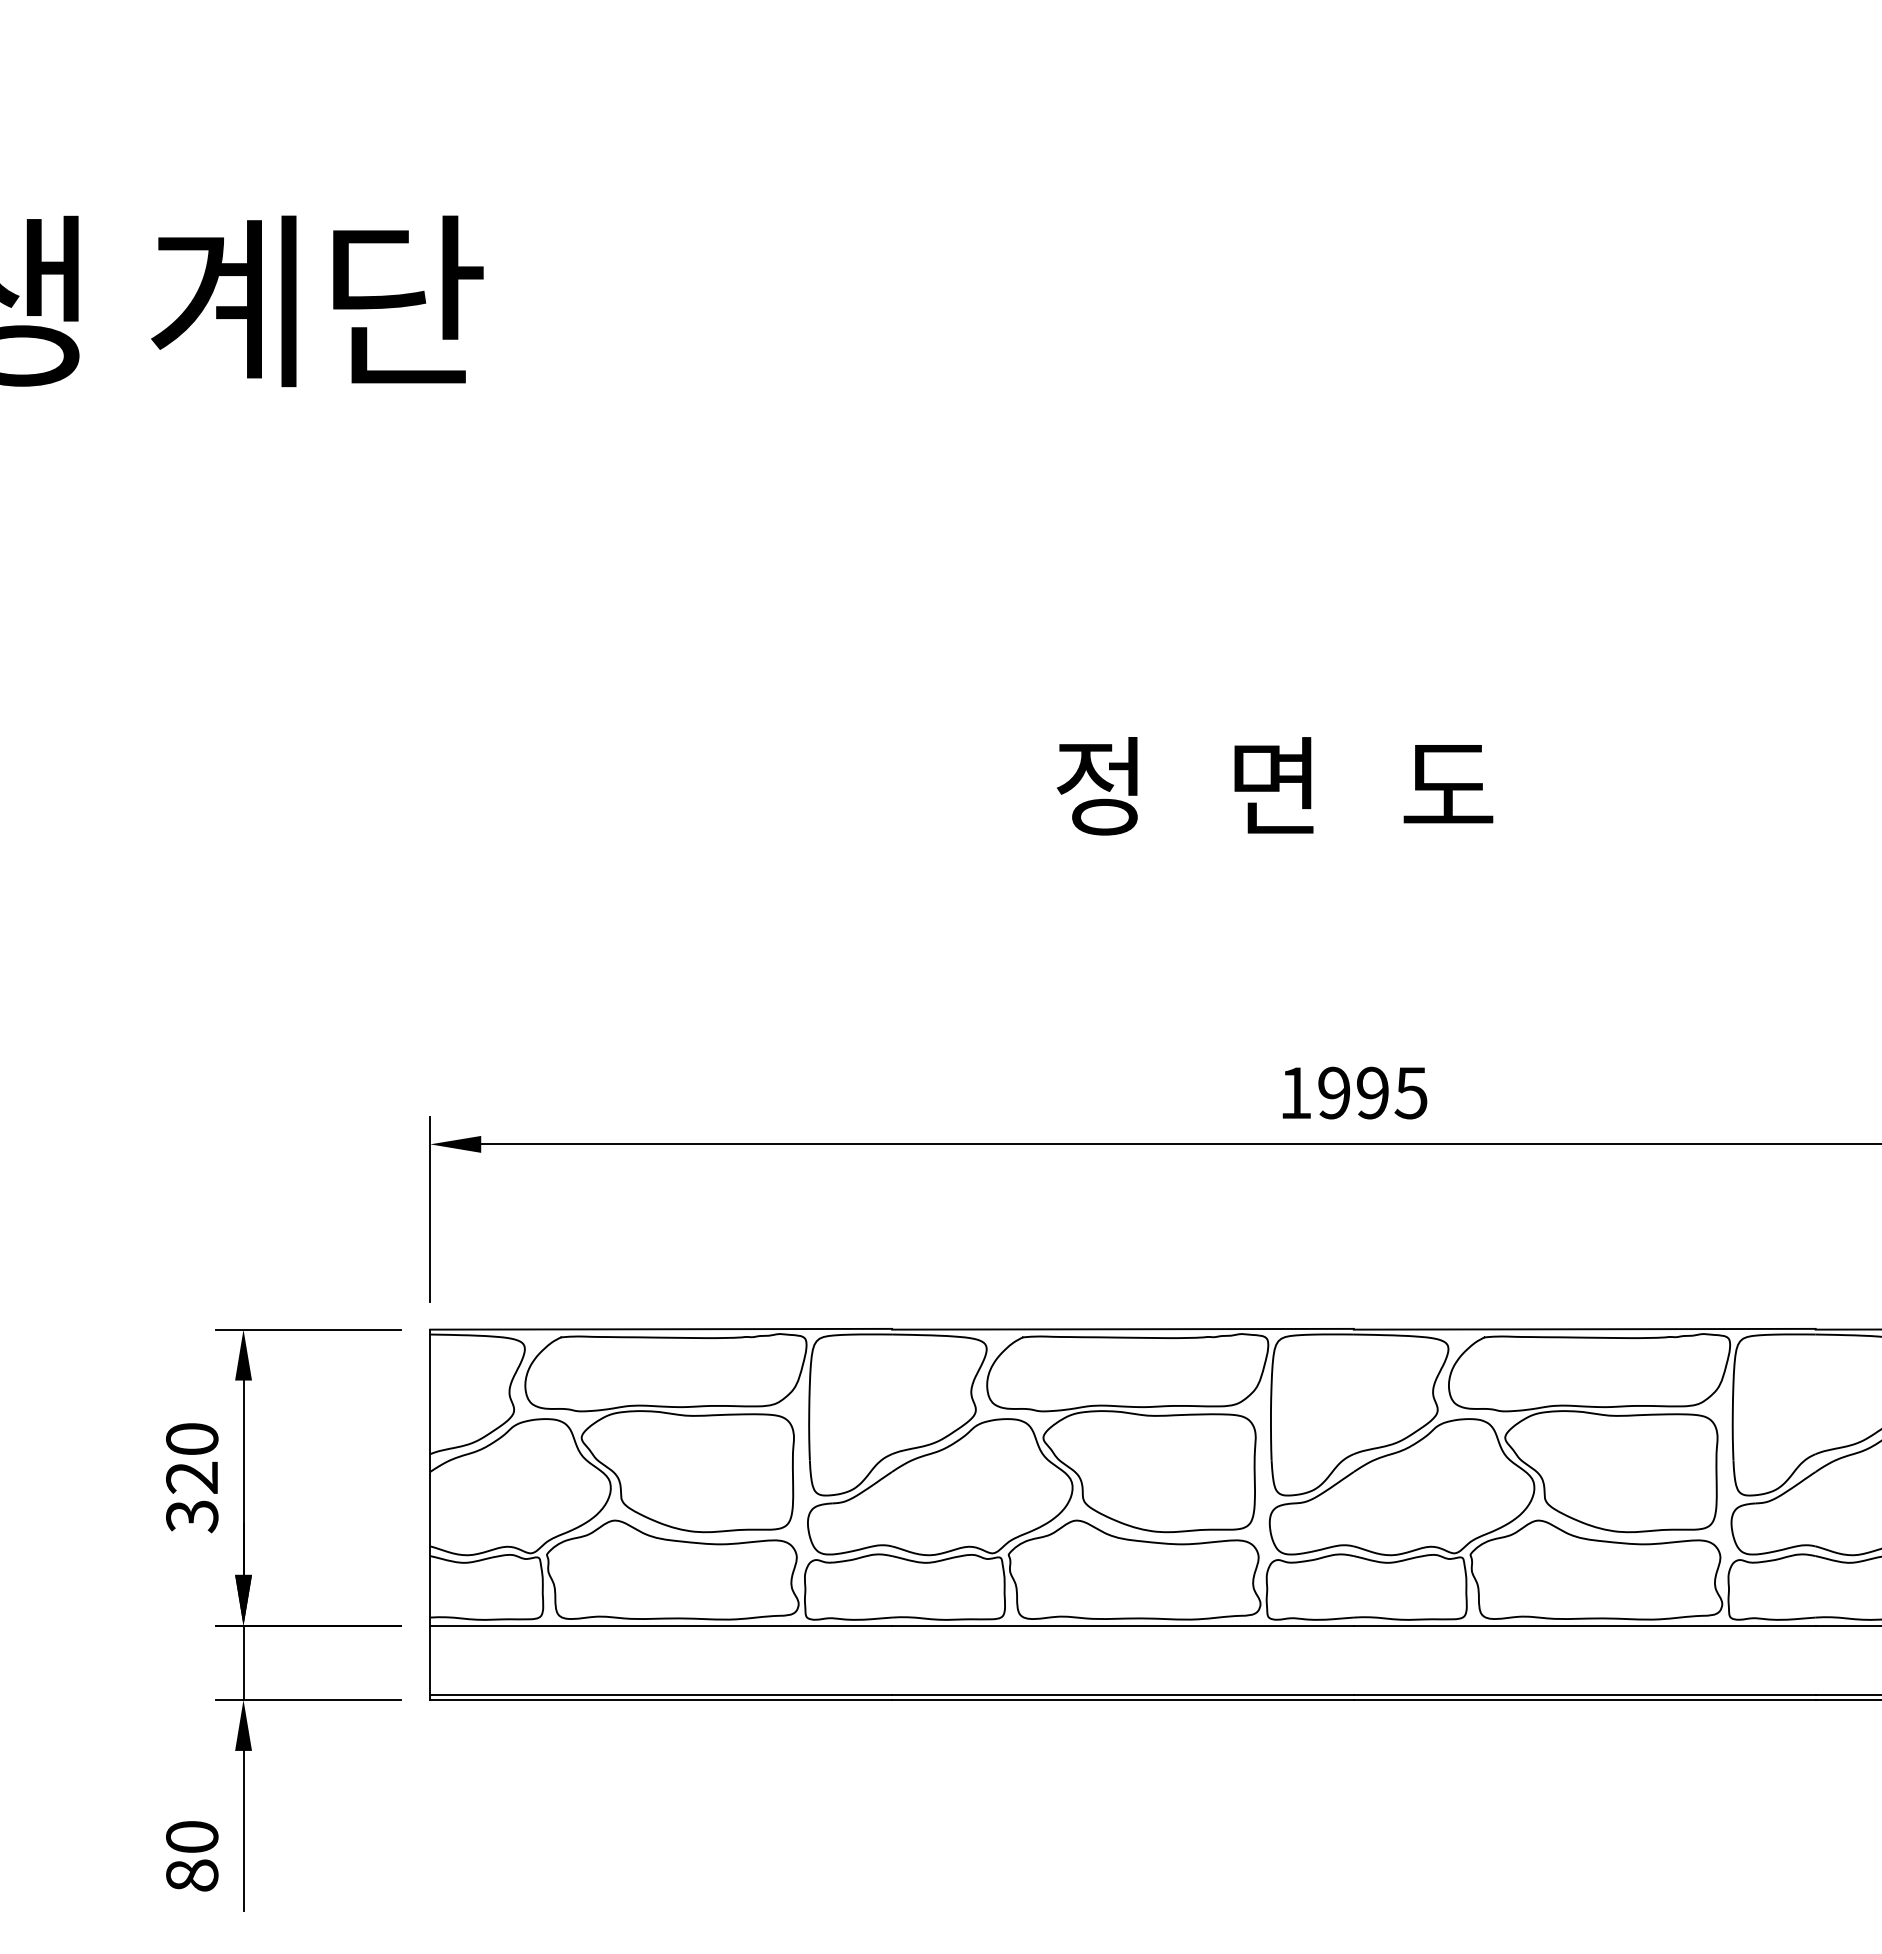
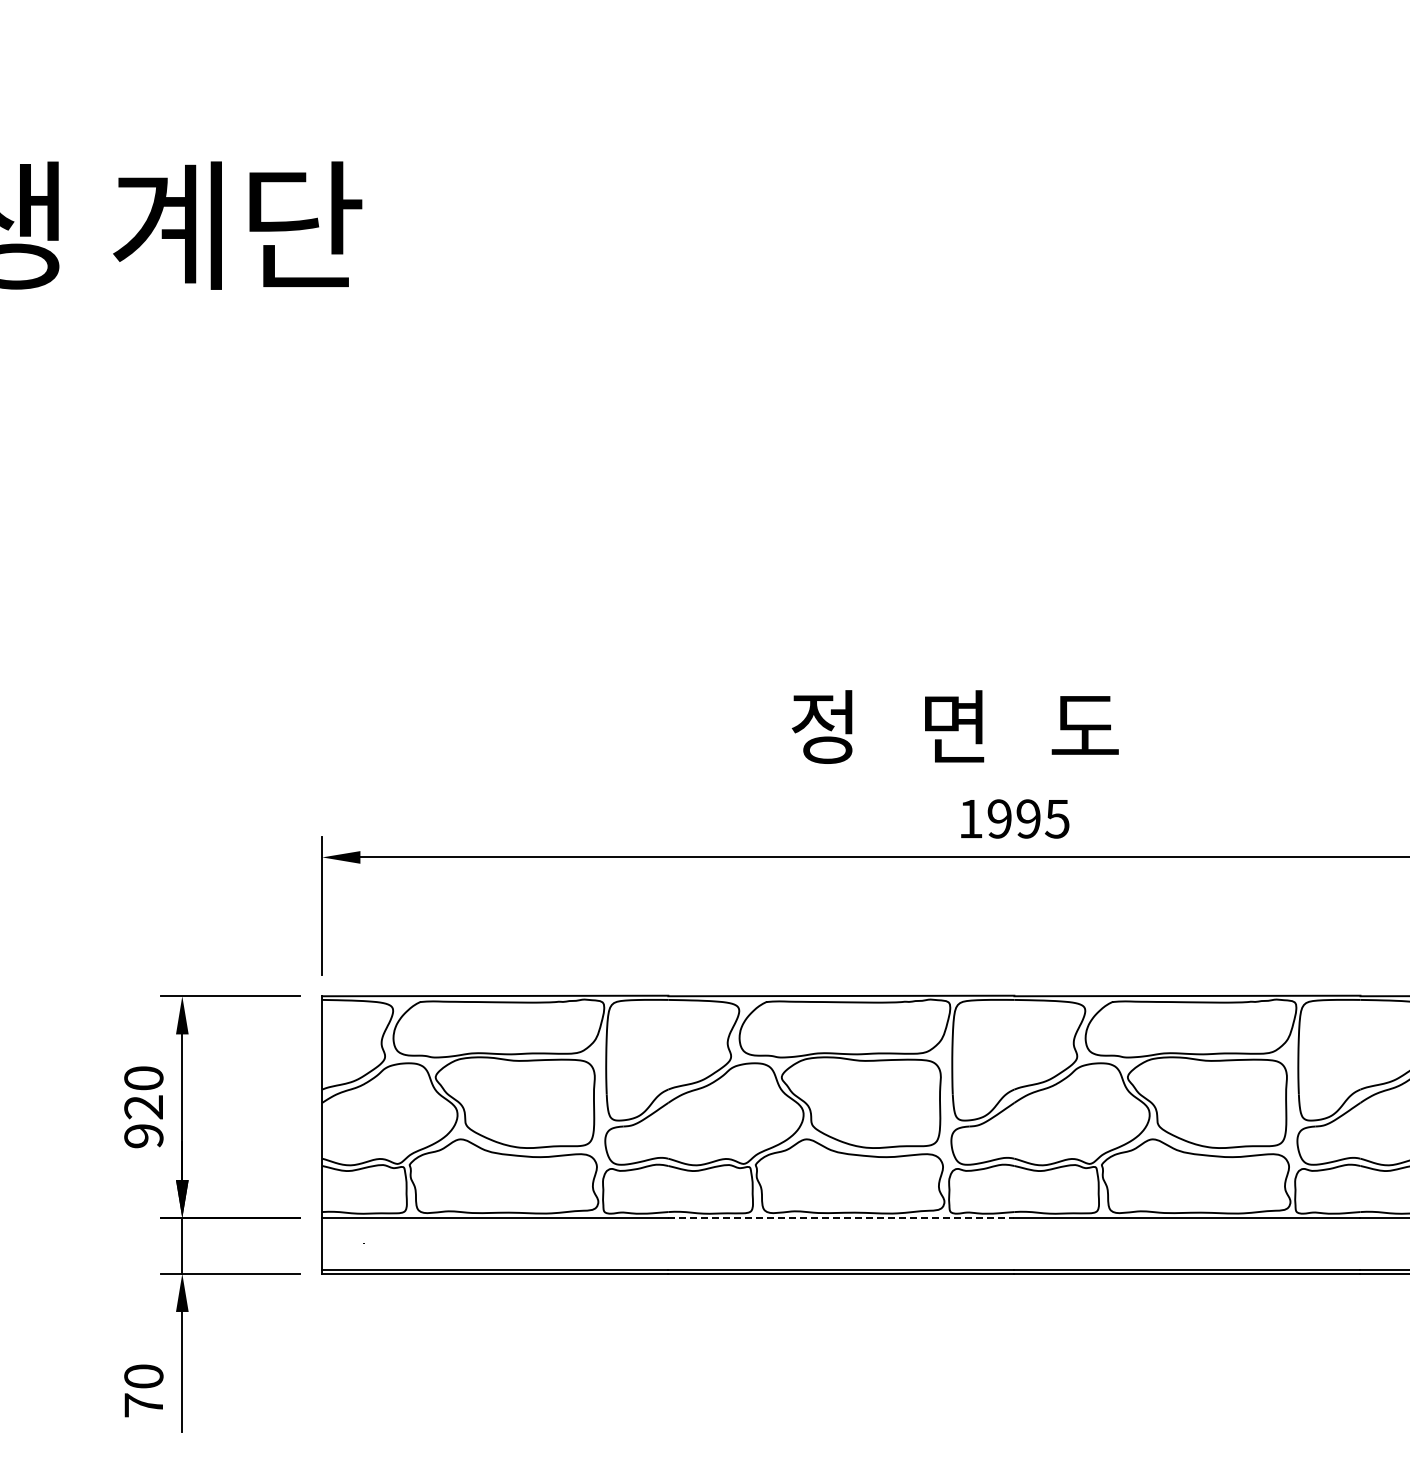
text: (1273, 785) -> (954, 726), moved
text: (191, 1516) -> (143, 1136), 320 -> 920
line: (1123, 1626) -> (841, 1218), solid -> dashed
text: (191, 1875) -> (143, 1405), 80 -> 70

